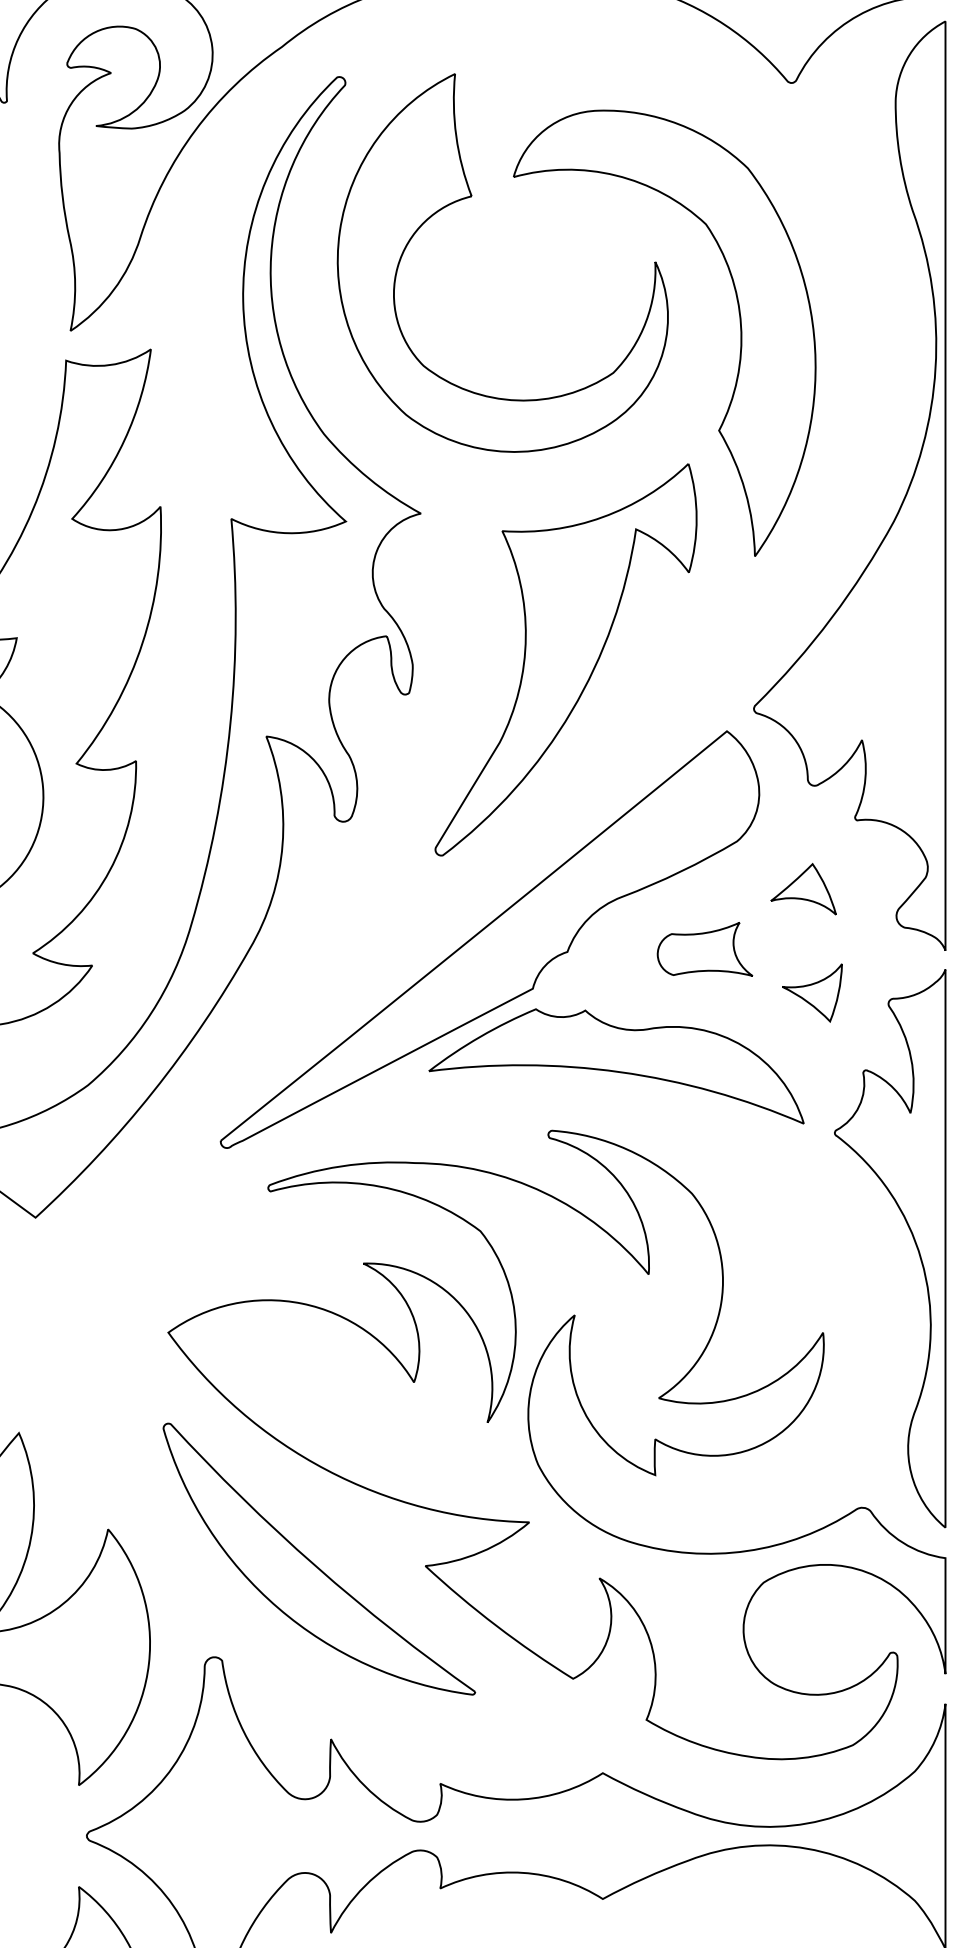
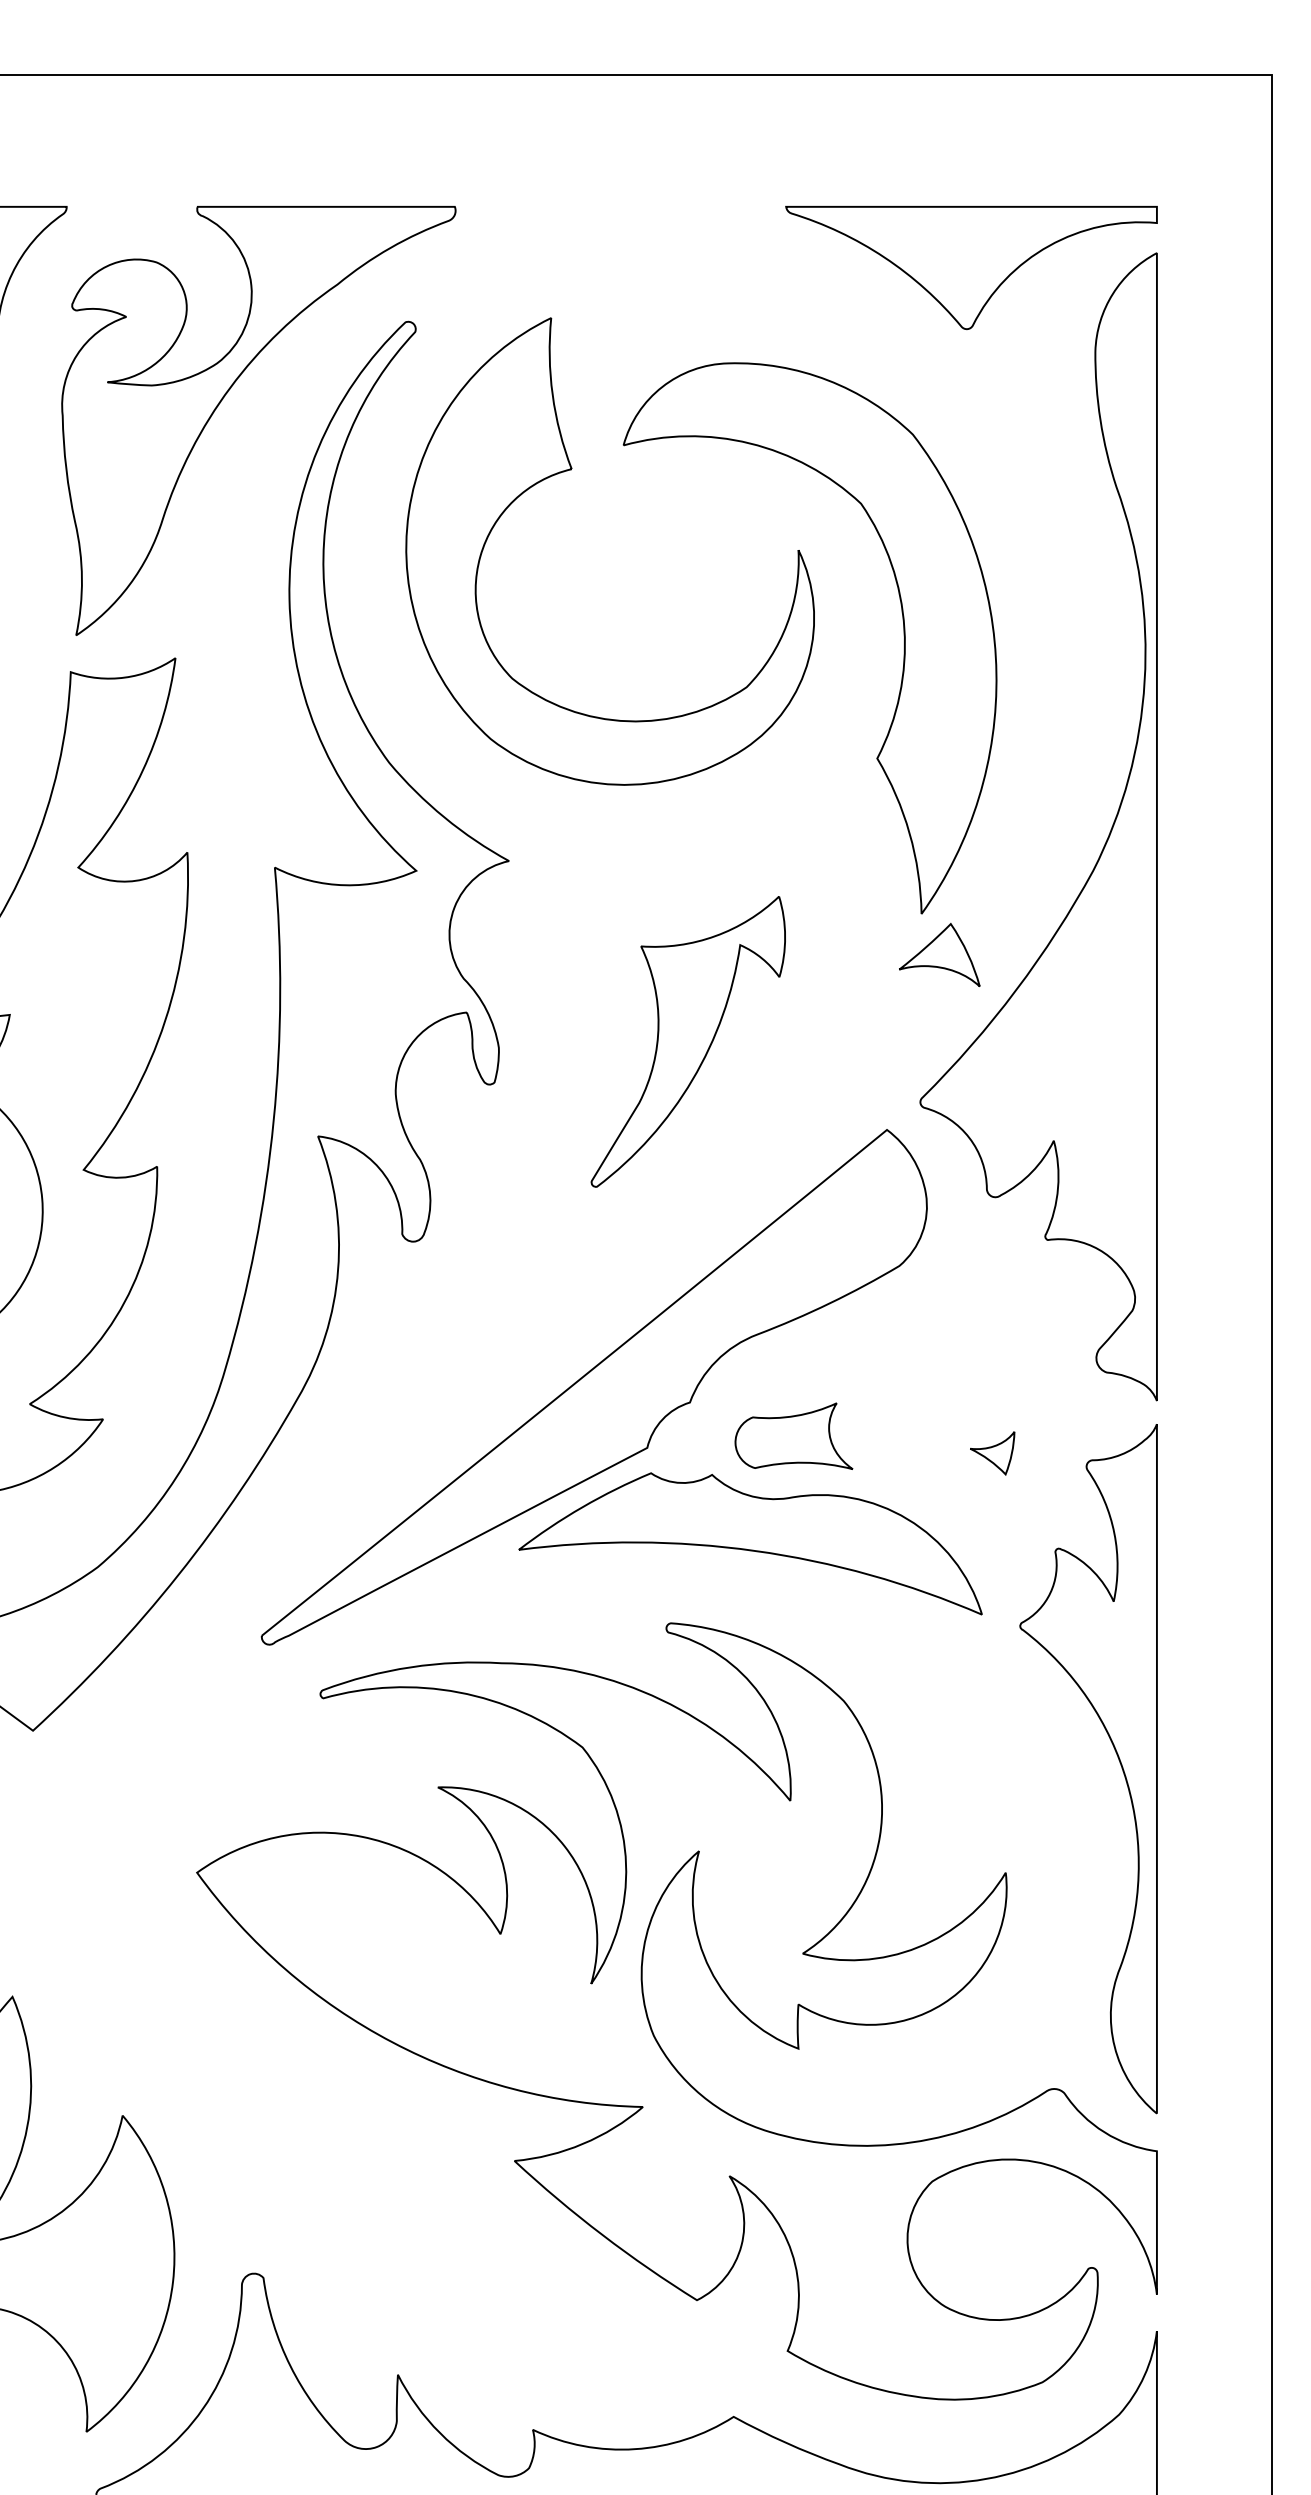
part: (566, 659) -> (688, 1041), size x0.6
part: (803, 888) -> (939, 954), moved
part: (704, 948) -> (793, 1435), moved
part: (812, 993) -> (992, 1453), size x0.6
part: (314, 1564) -> (377, 2158), removed

